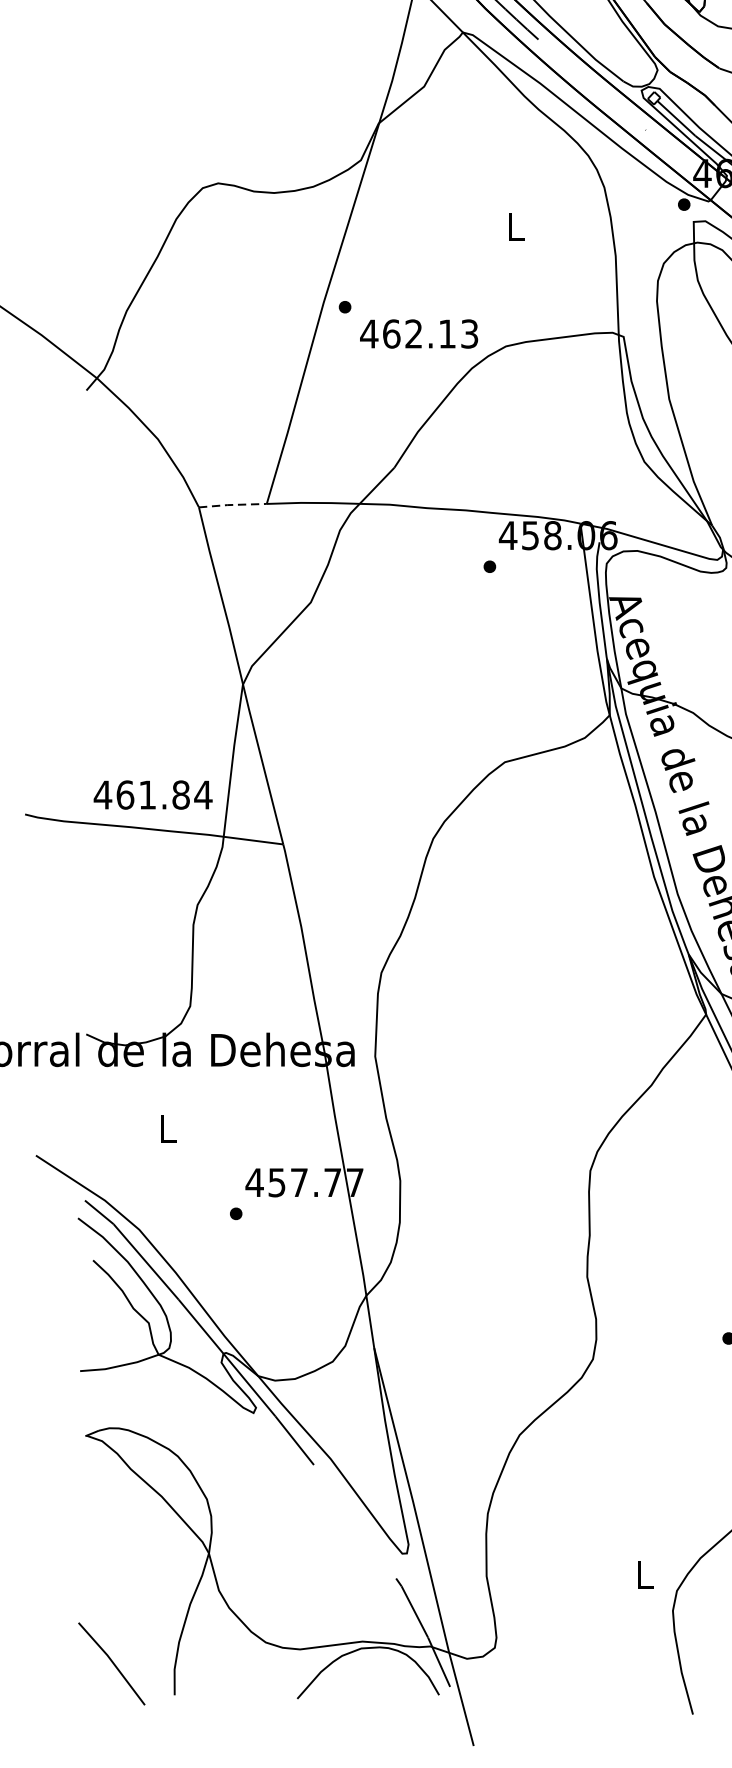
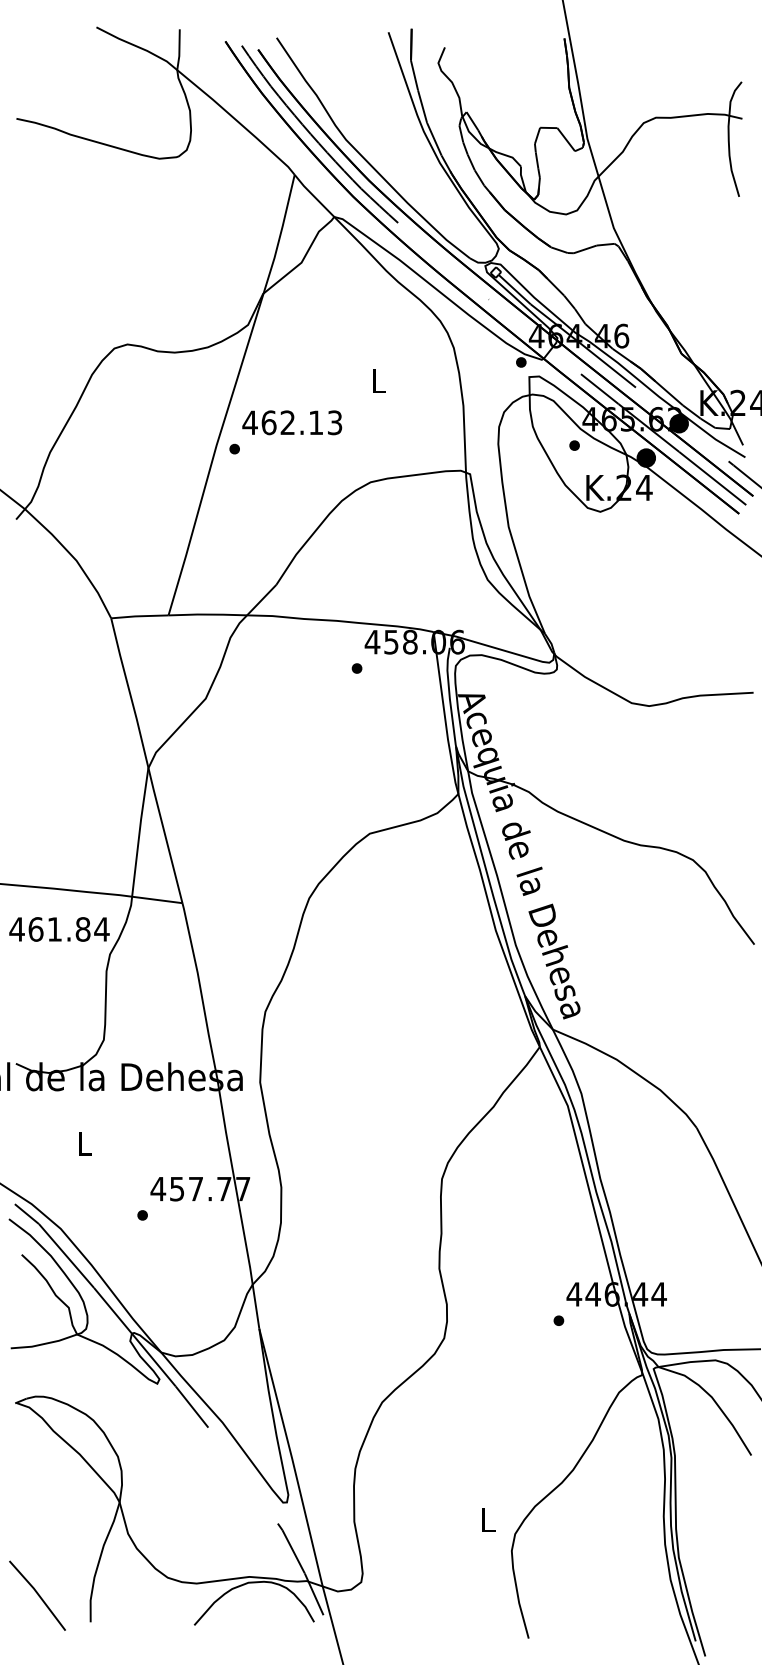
text: (419, 333) -> (292, 422), moved
line: (232, 505) -> (139, 616), dashed -> solid
text: (153, 795) -> (59, 929), moved

